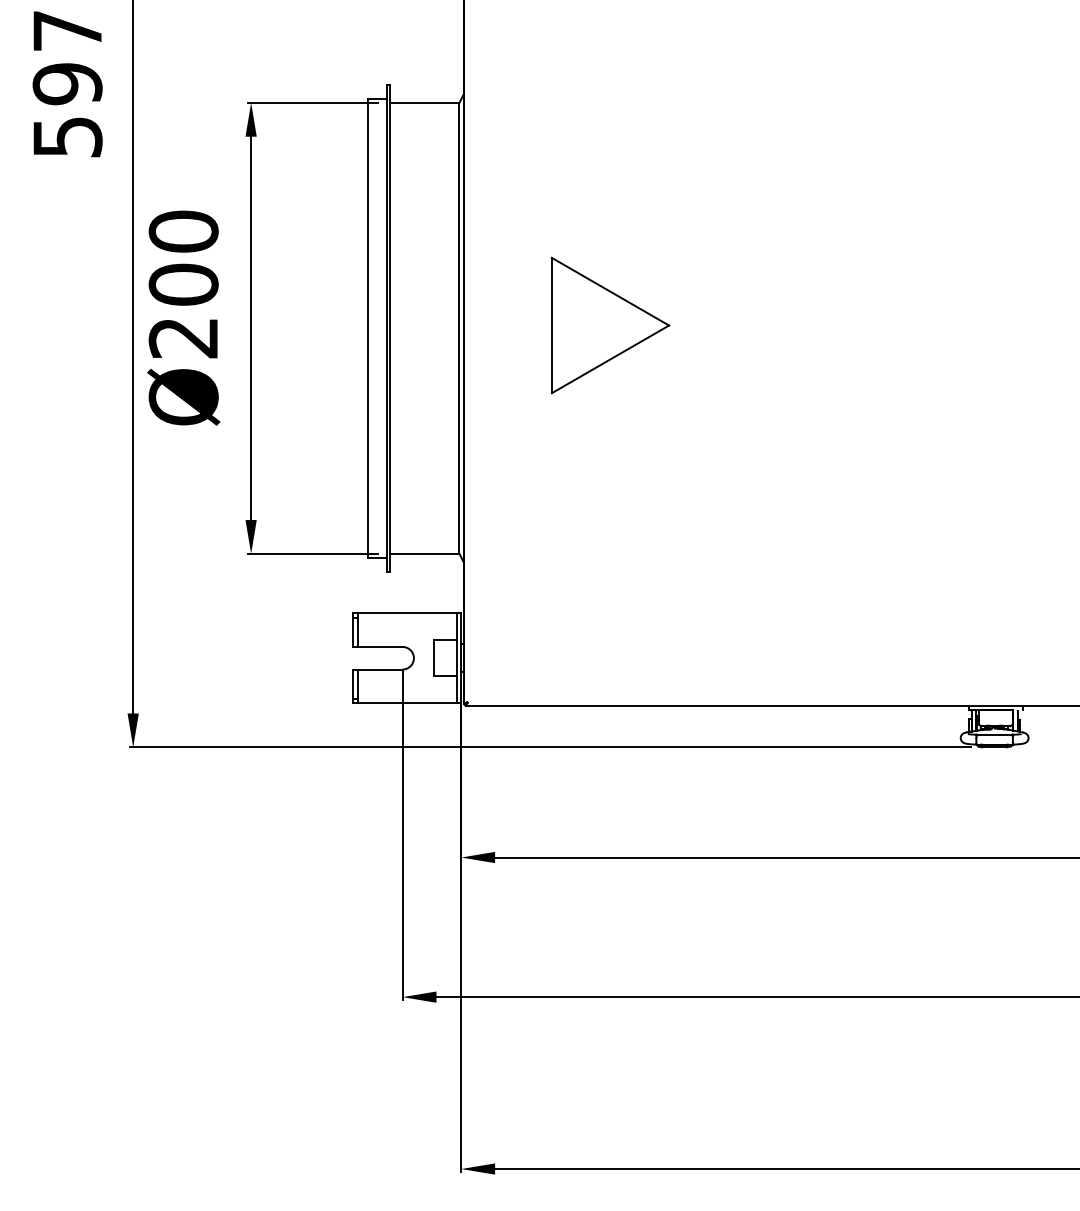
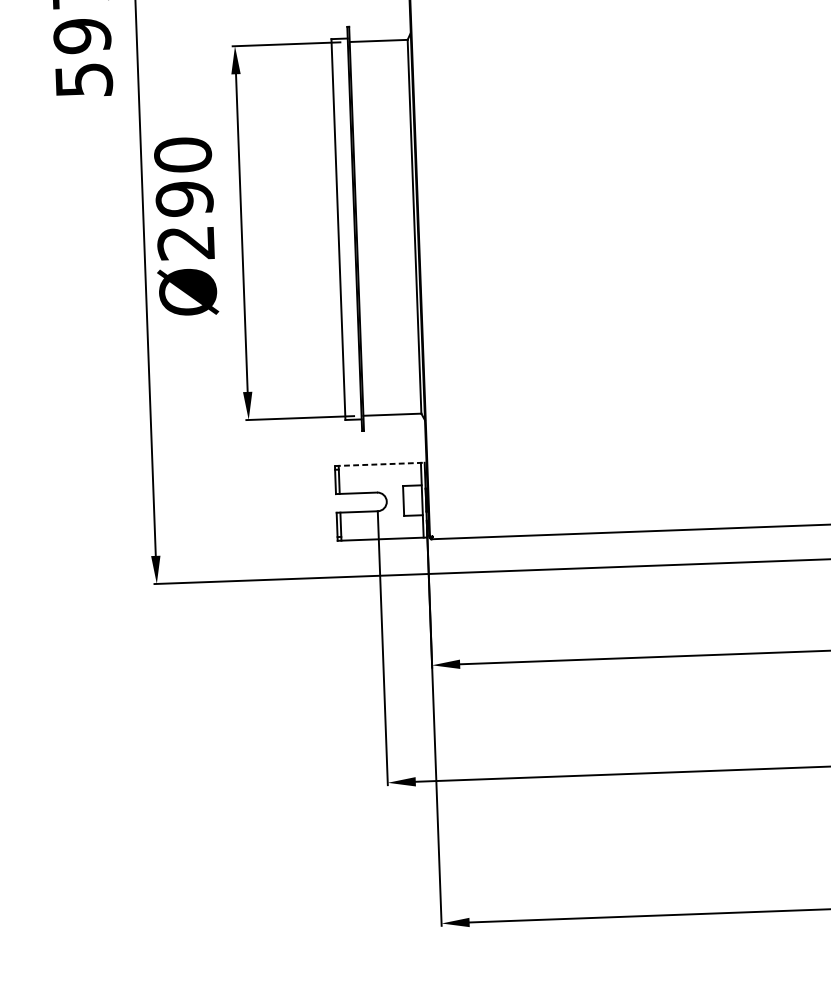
text: (183, 284) -> (184, 198), Ø200 -> Ø290
part: (610, 325) -> (539, 219), removed
line: (407, 613) -> (380, 464), solid -> dashed

